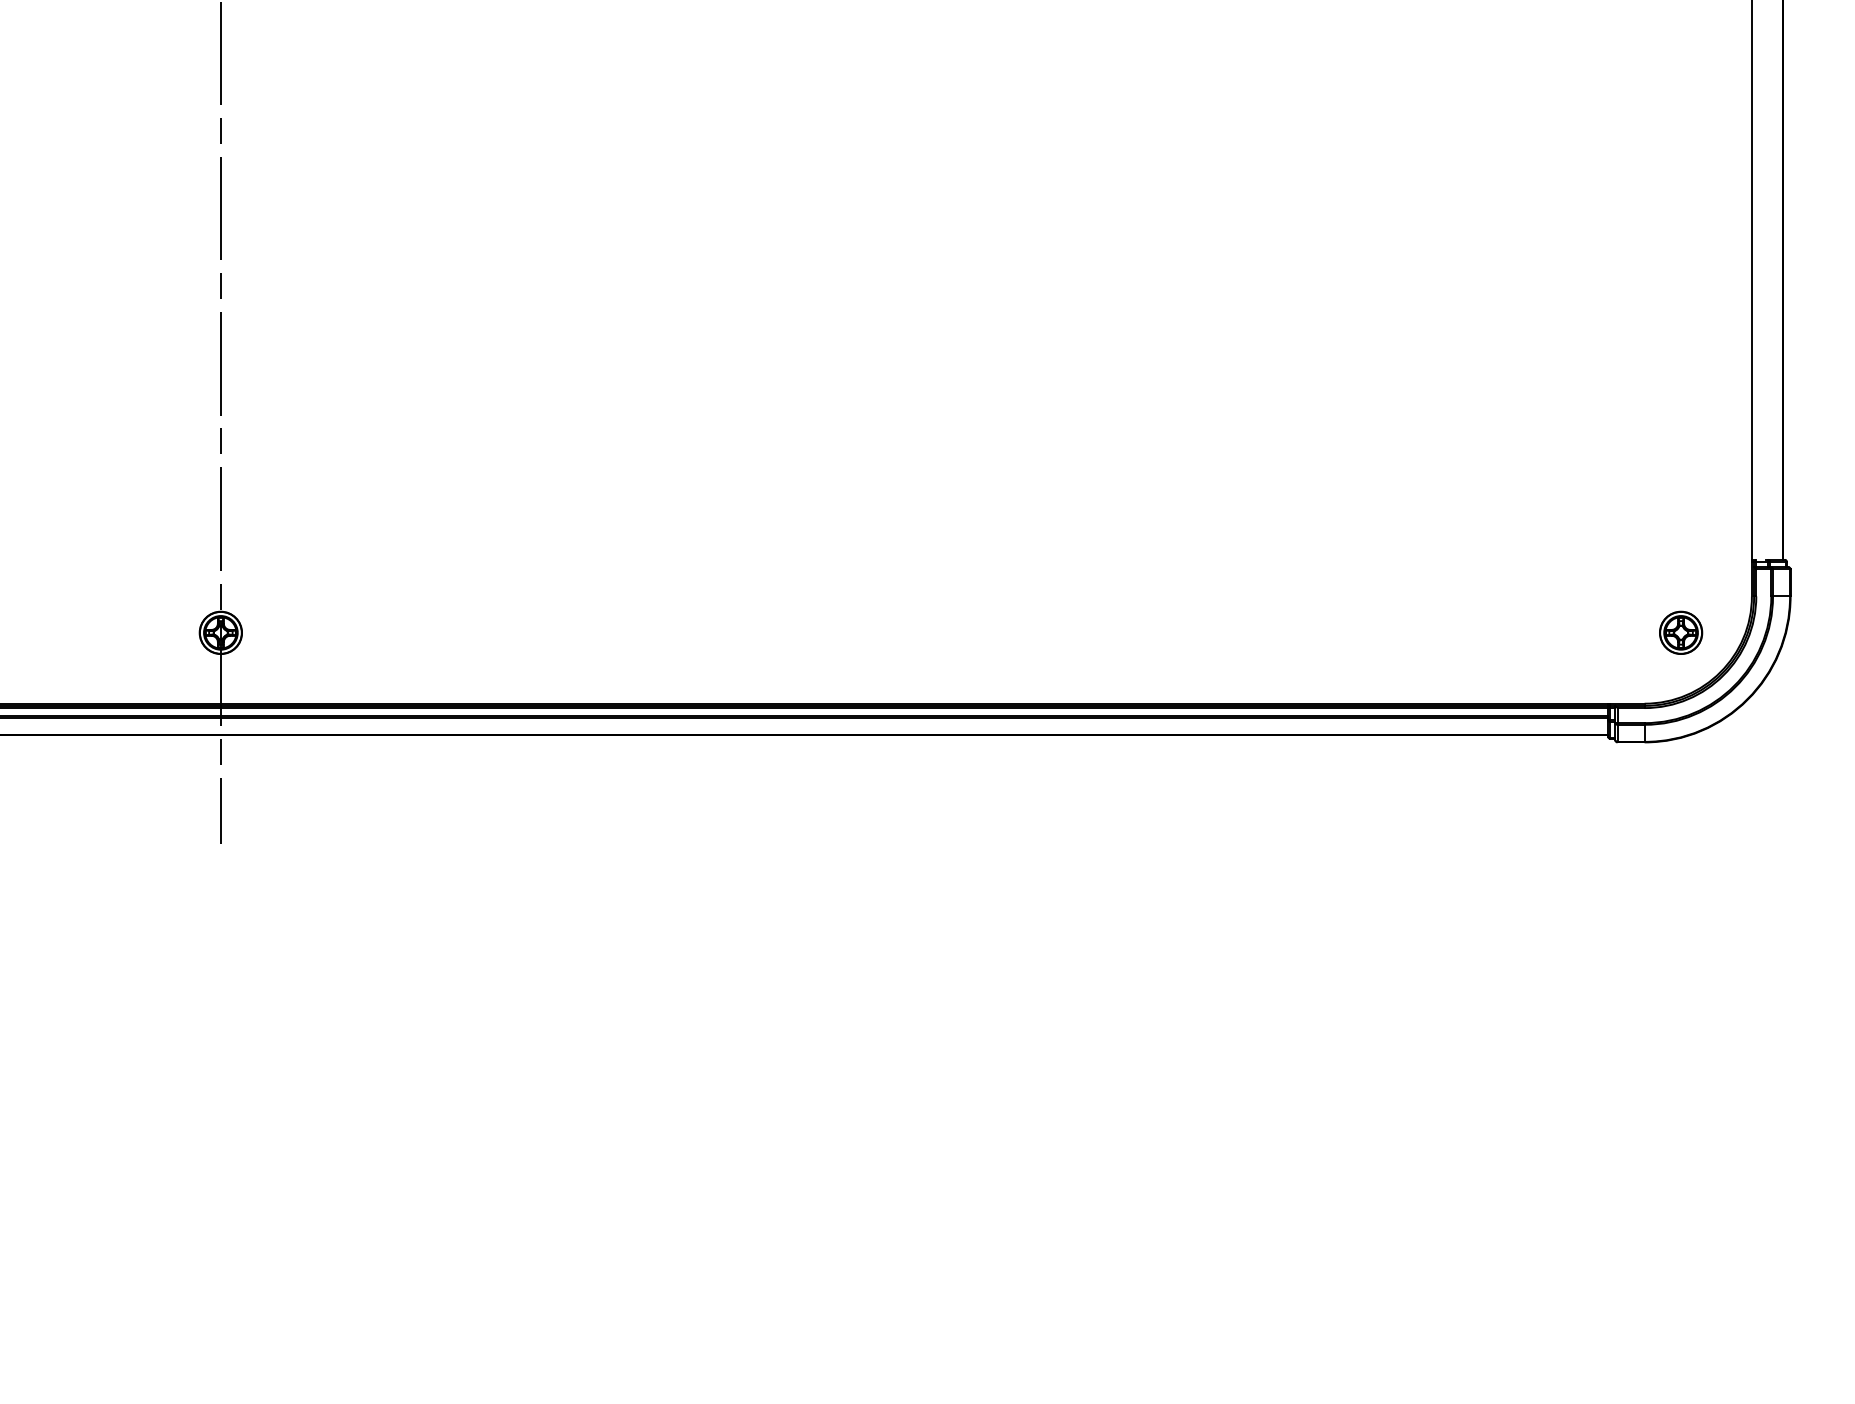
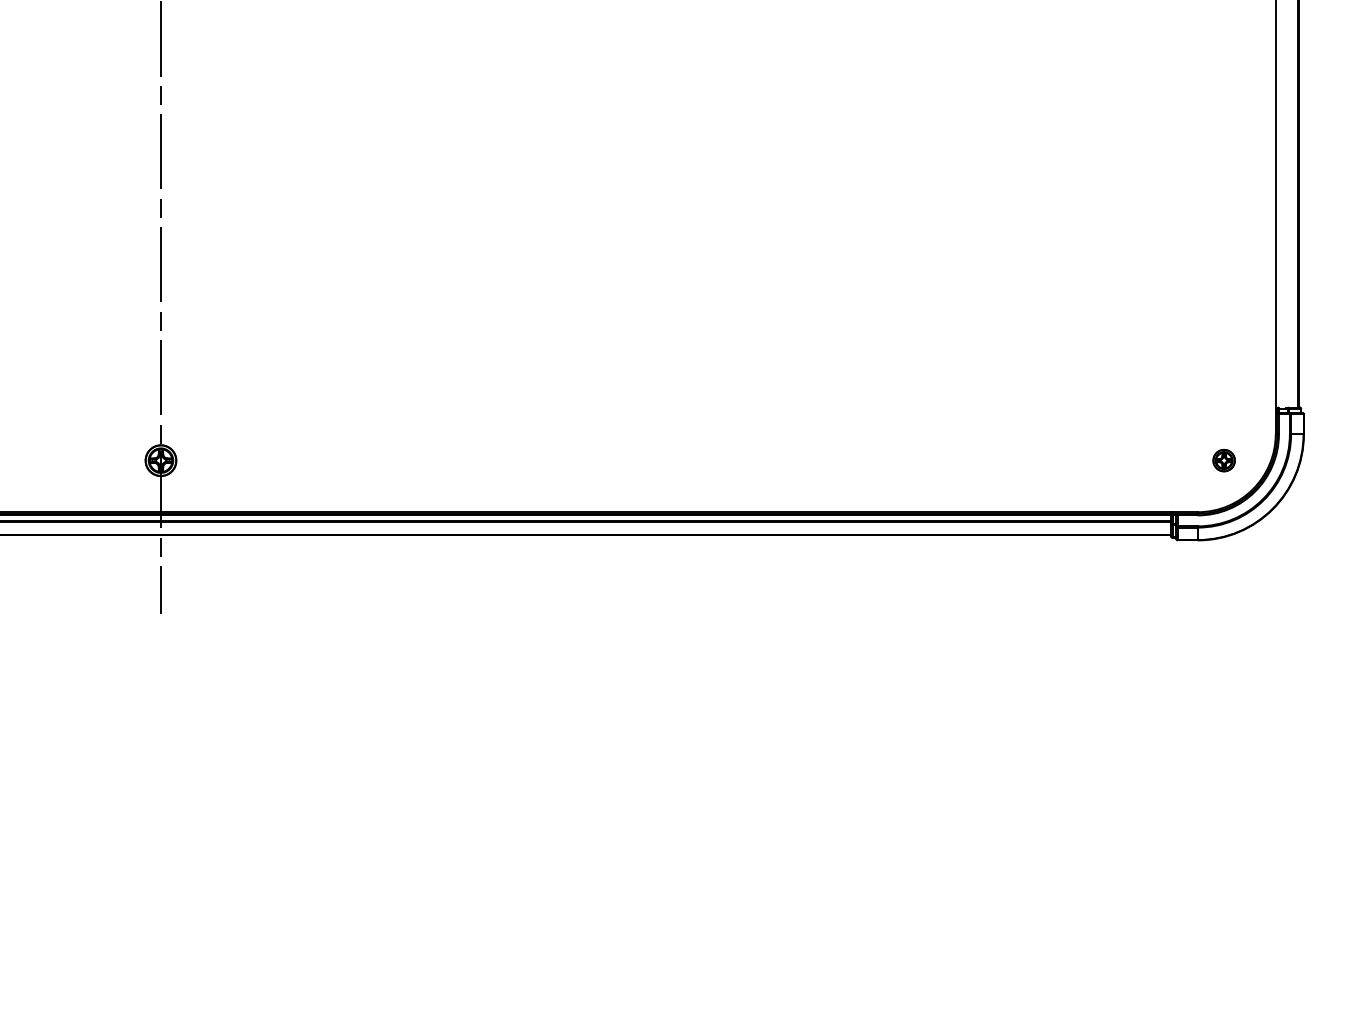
part: (1680, 632) -> (1223, 460), size x0.7

